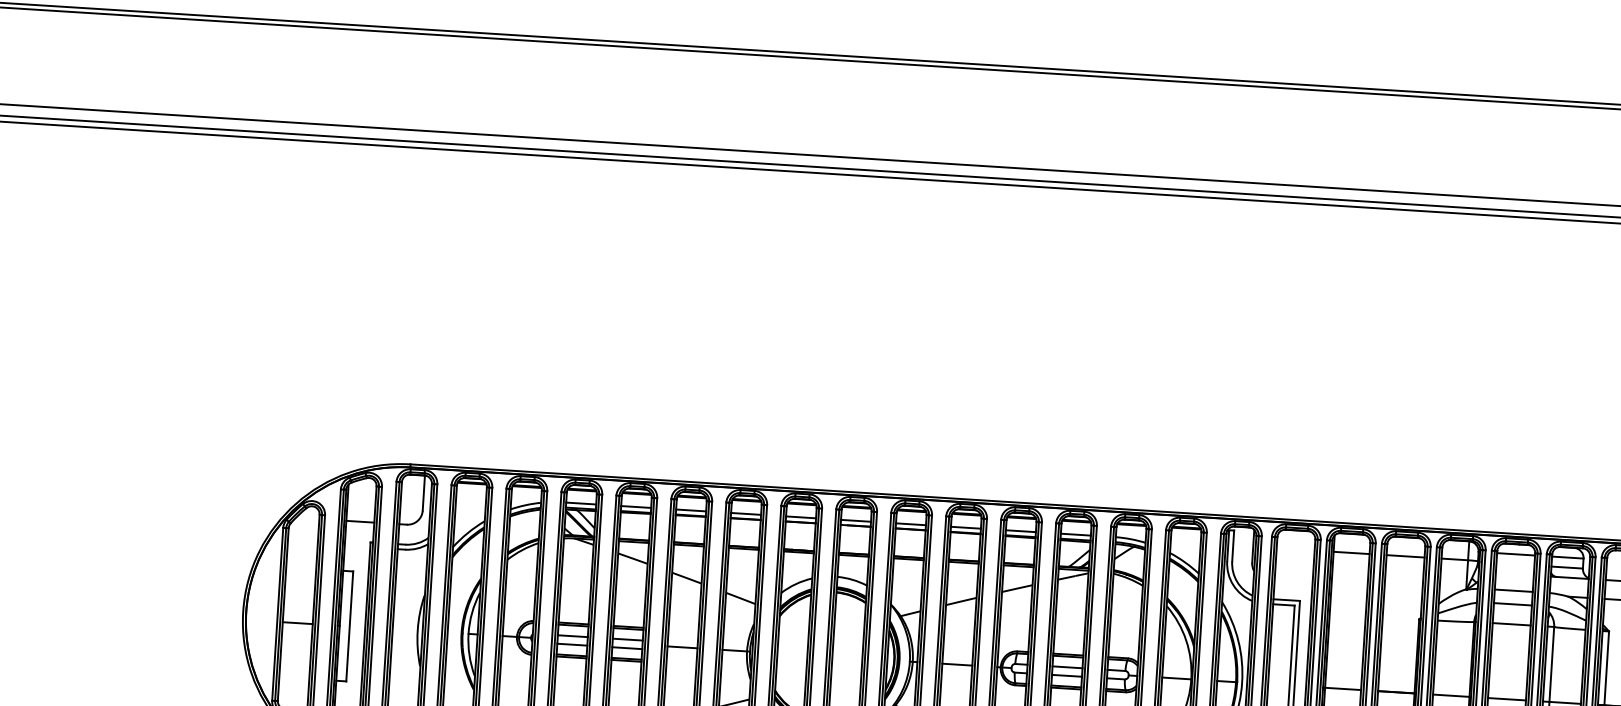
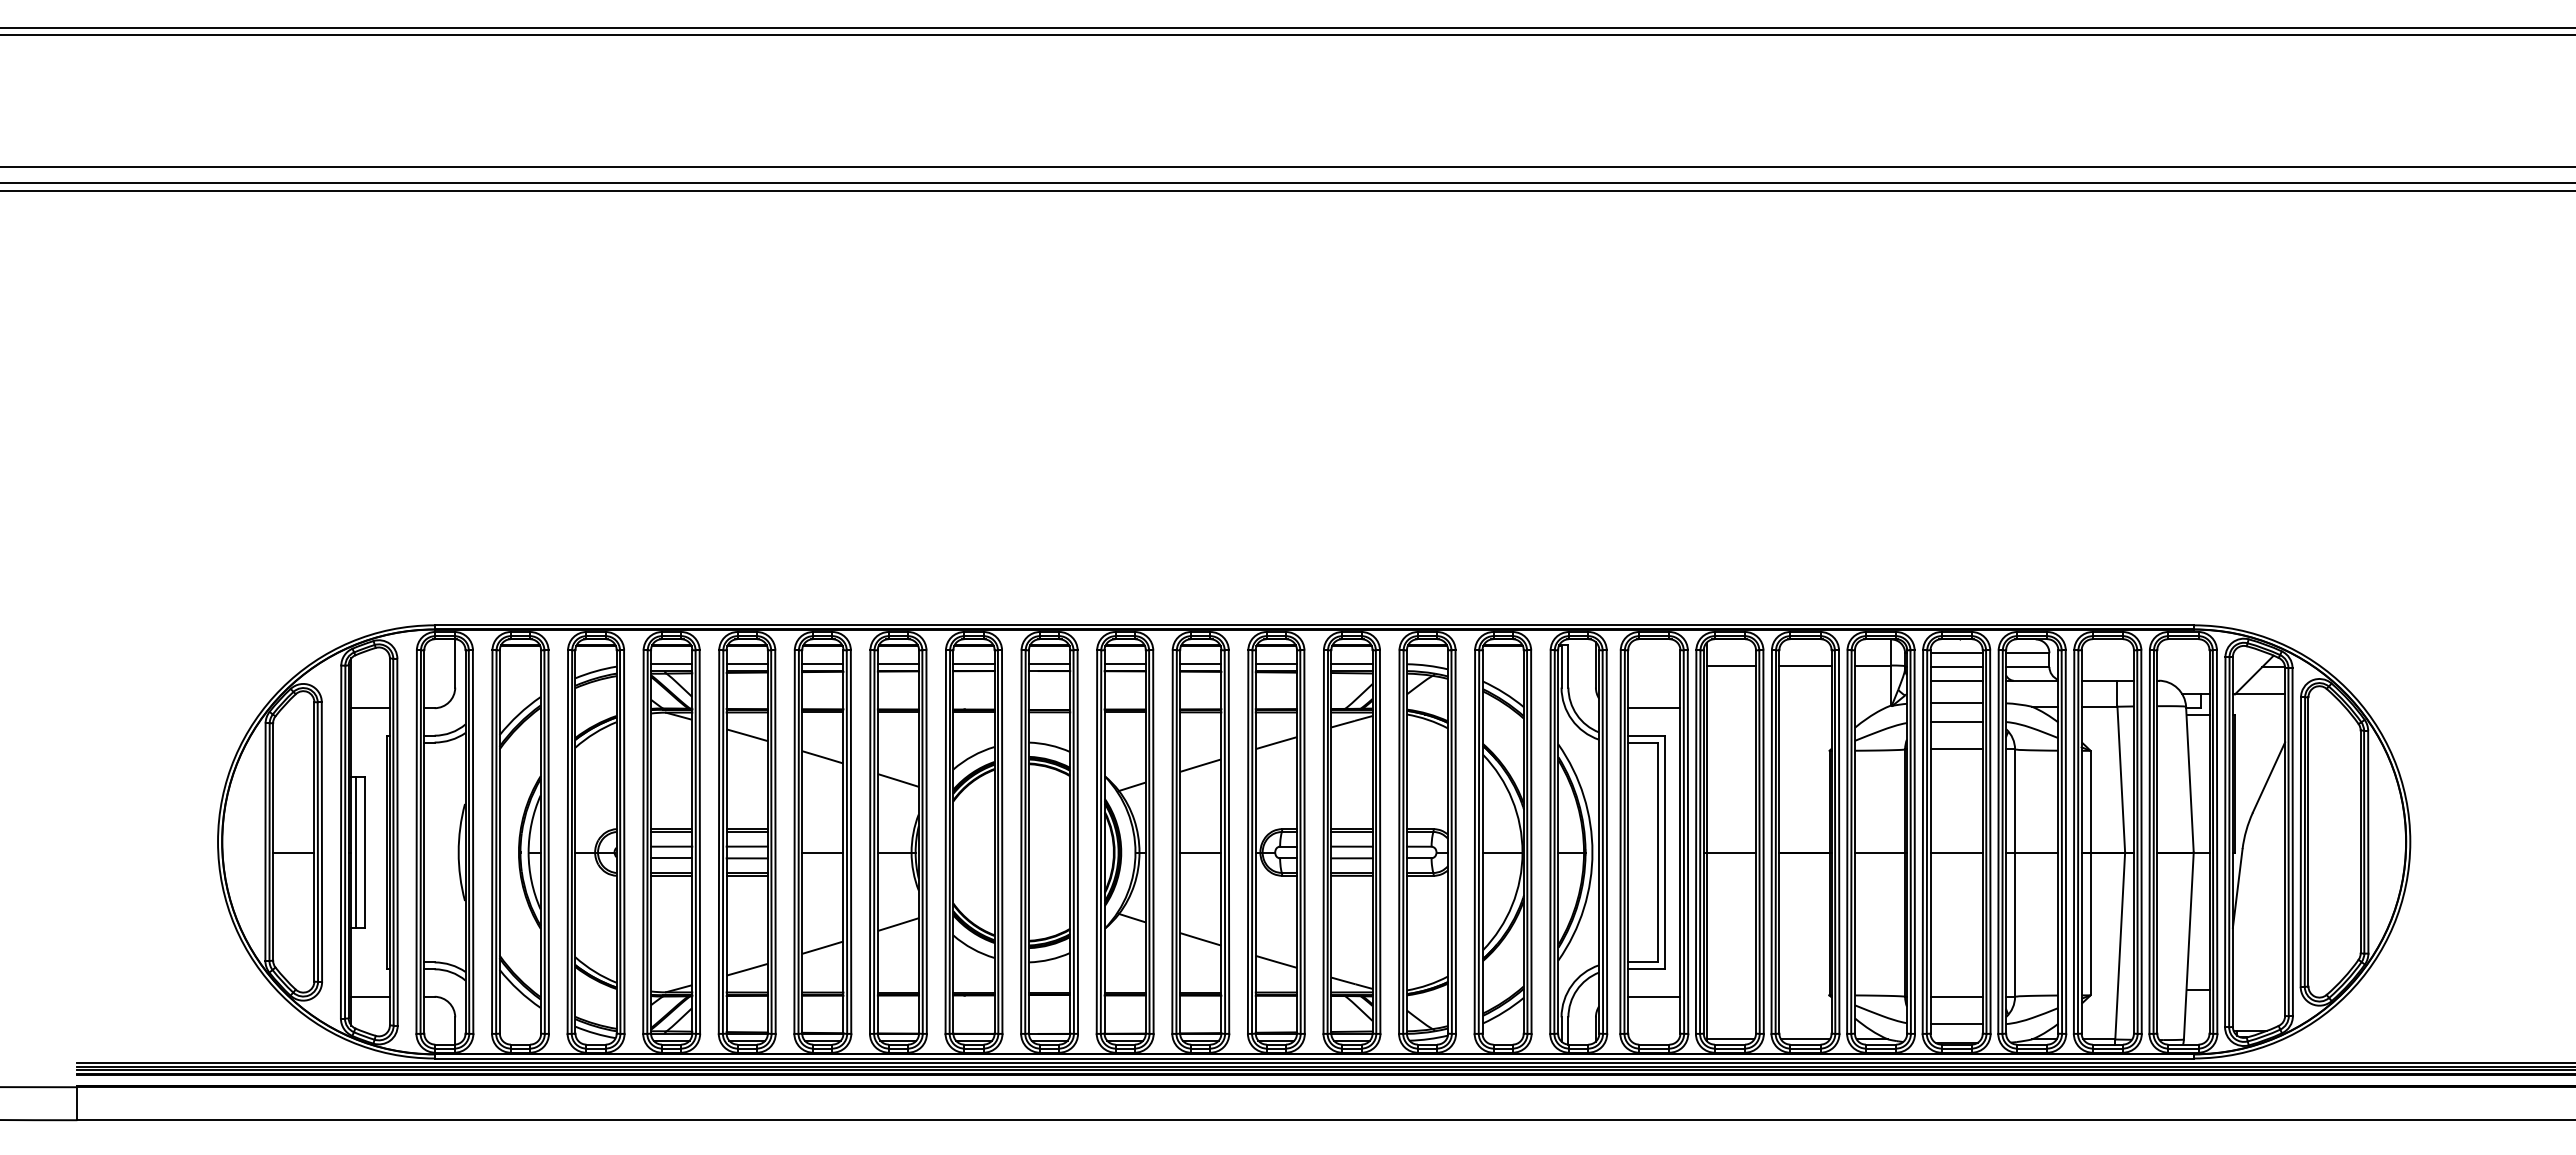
line: (1515, 563) -> (1956, 666), added
line: (1514, 574) -> (1956, 680), added
line: (1293, 580) -> (1654, 708), added
line: (343, 626) -> (356, 852), added

